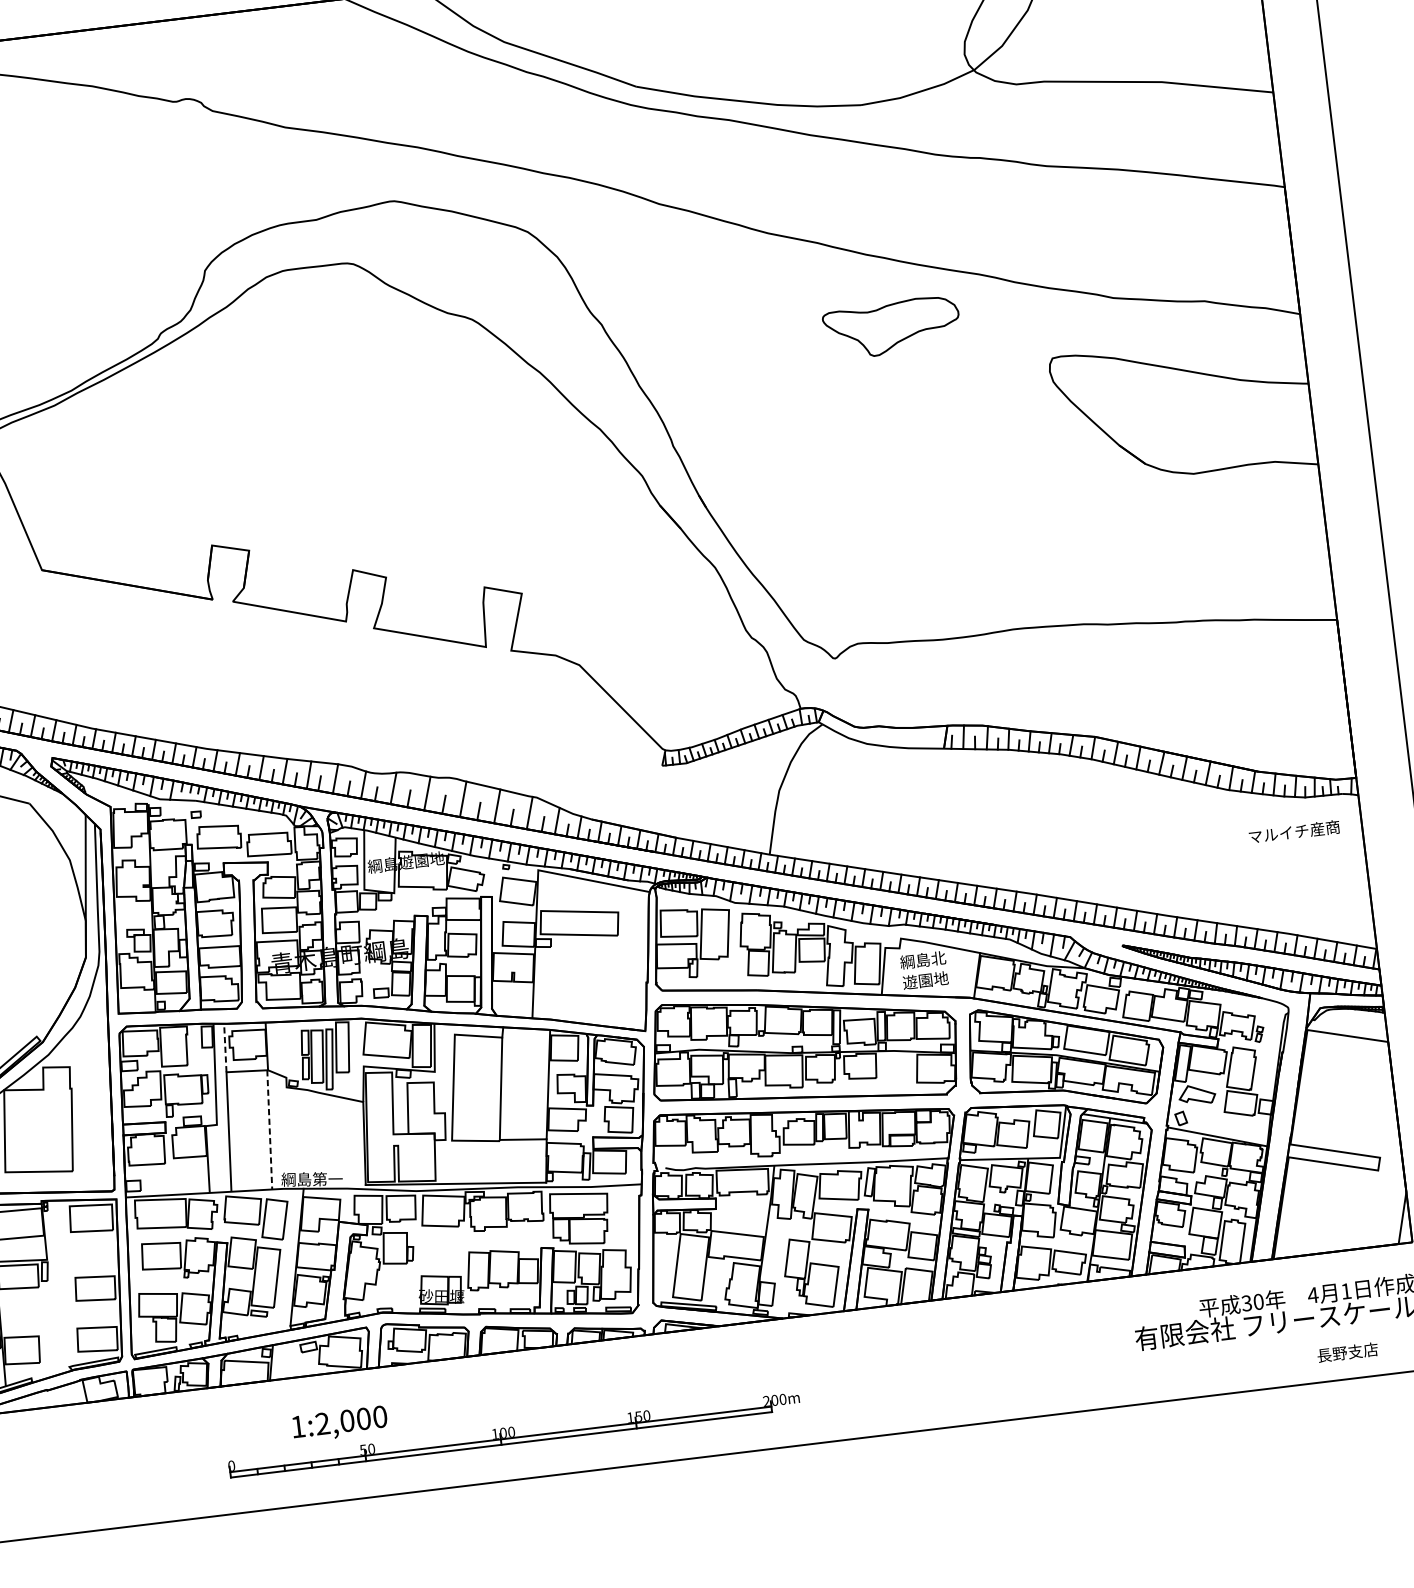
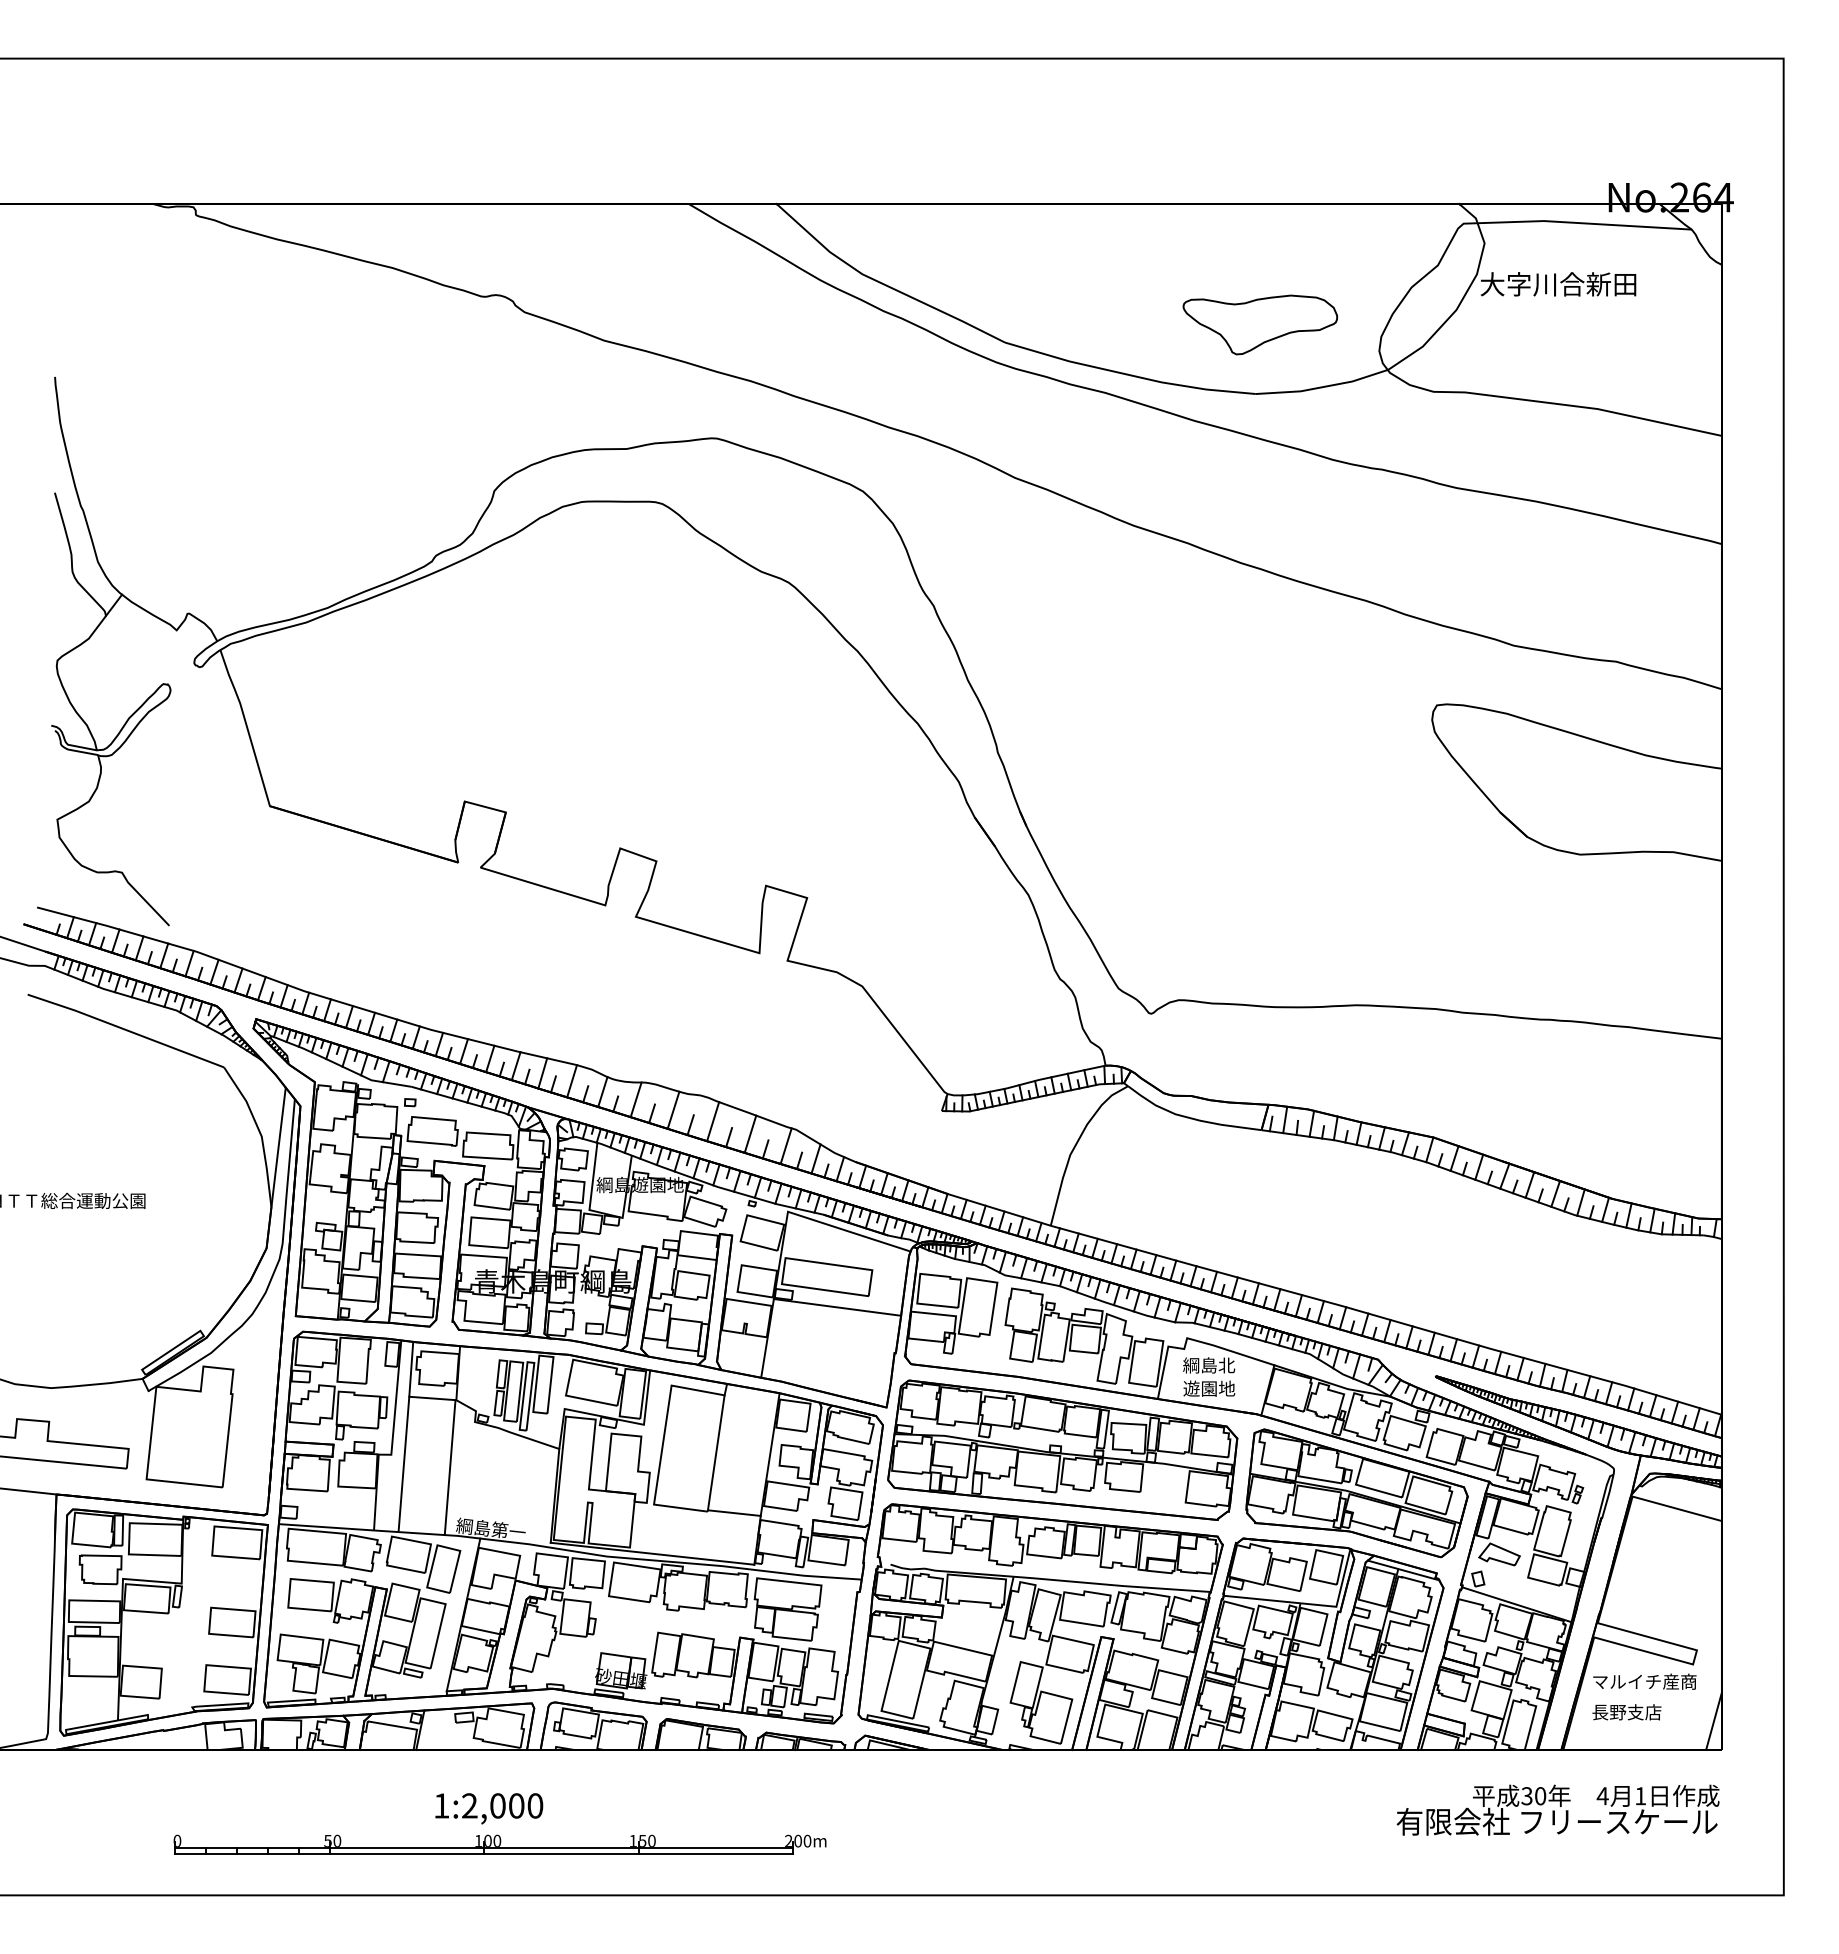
part: (891, 327) -> (1259, 324), moved
text: (1294, 831) -> (1644, 1681), moved
line: (591, 948) -> (837, 1307), added
line: (225, 1048) -> (411, 1369), dashed -> solid
line: (270, 1129) -> (450, 1467), dashed -> solid
text: (1347, 1352) -> (1626, 1712), moved
part: (513, 1434) -> (499, 1844), moved

